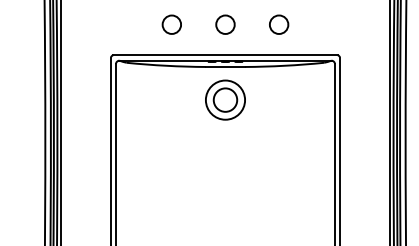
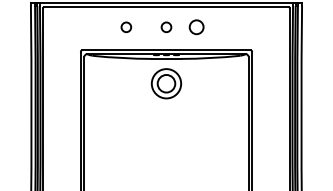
circle: (172, 25) -> (126, 27), size x0.7
circle: (225, 25) -> (166, 27), size x0.7
circle: (278, 25) -> (196, 27), moved

